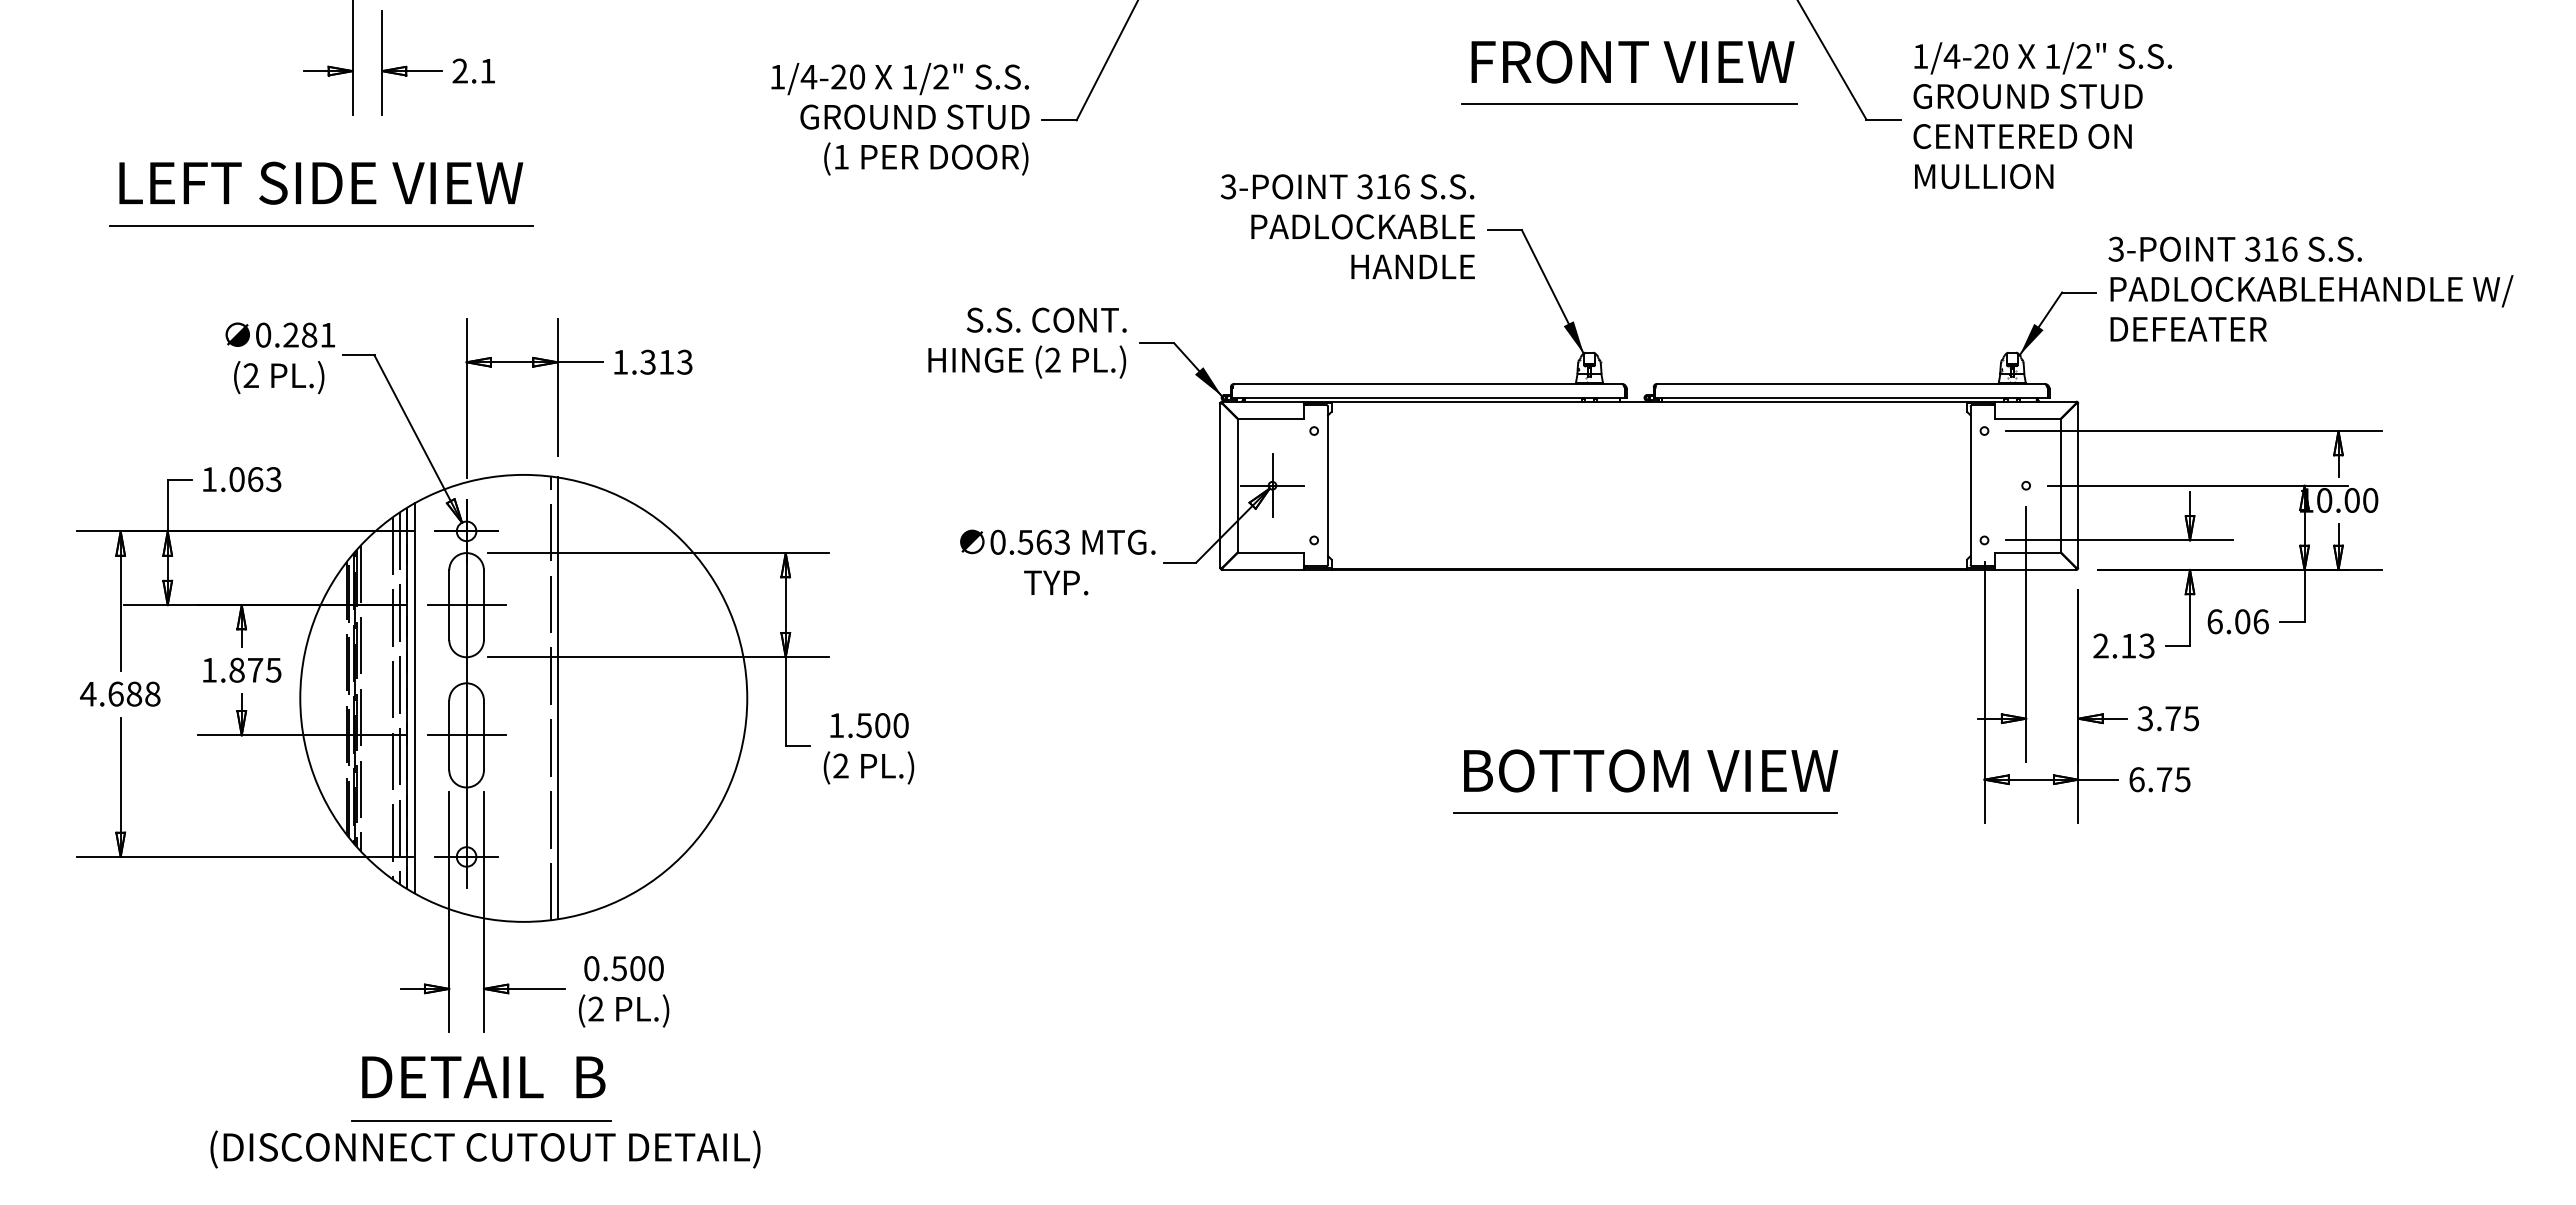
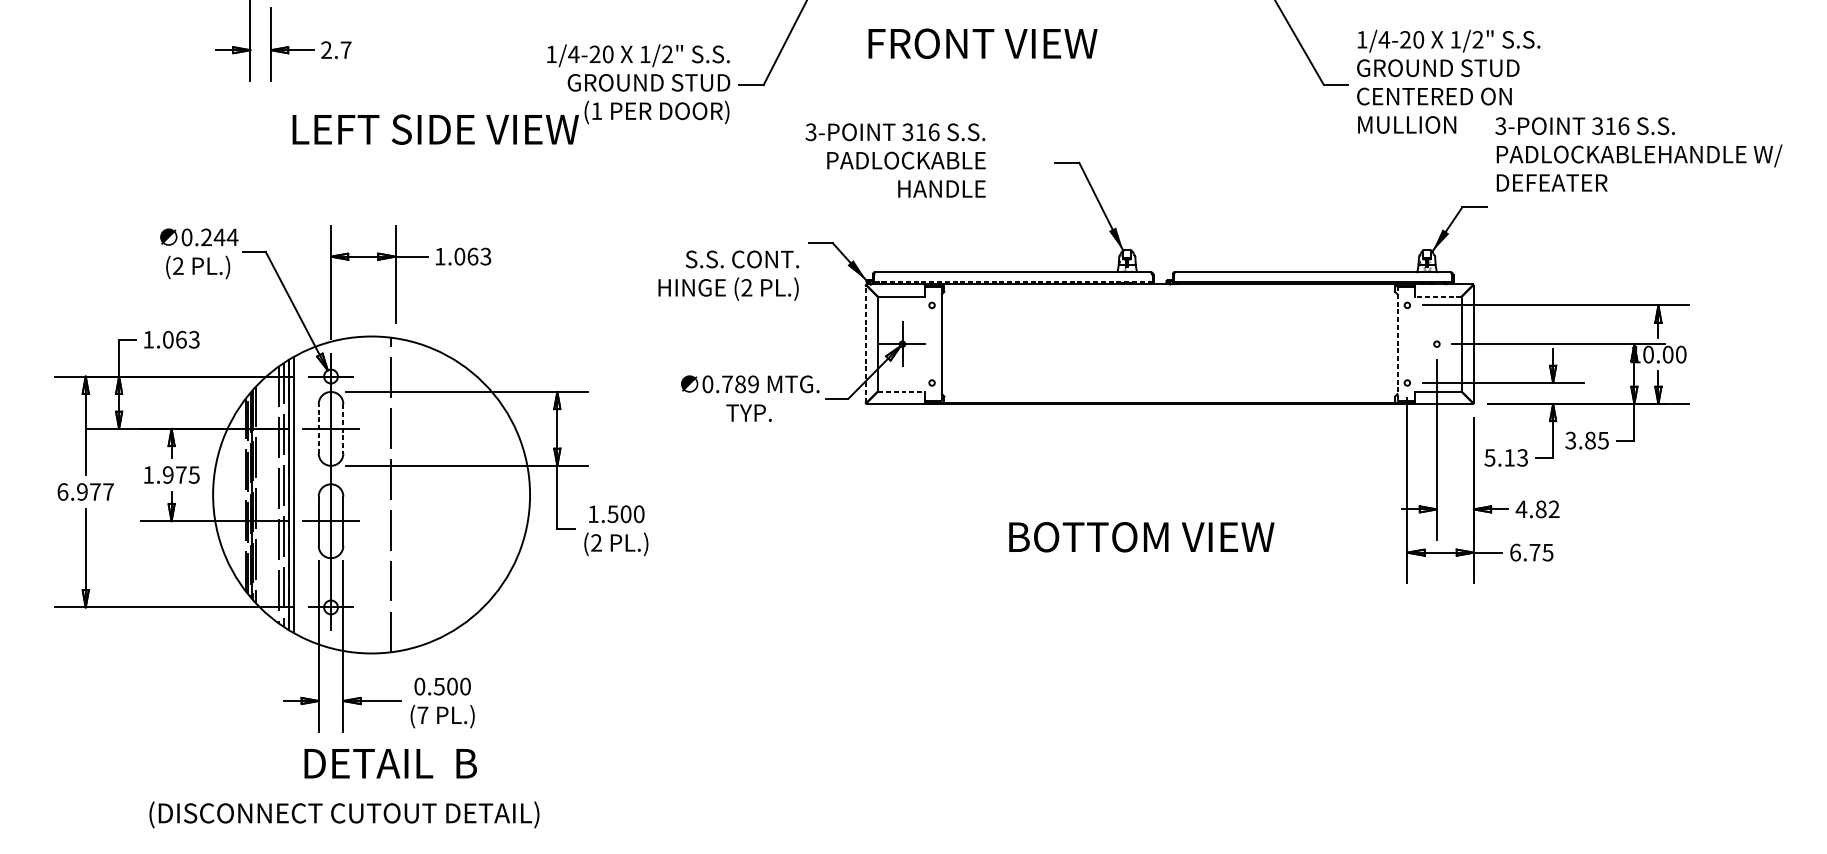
text: (1632, 61) -> (982, 43), moved
text: (487, 71) -> (345, 50), 2.1 -> 2.7
line: (1628, 104) -> (1154, 73), removed
text: (321, 182) -> (435, 129), moved
line: (321, 225) -> (228, 159), removed
text: (1347, 226) -> (895, 160), moved
text: (2310, 288) -> (1638, 153), moved
text: (318, 334) -> (226, 236), 0.281 -> 0.244
text: (1027, 342) -> (728, 275), moved
text: (657, 361) -> (466, 256), 1.313 -> 1.063
line: (1428, 397) -> (1013, 281), solid -> dashed
line: (2027, 418) -> (1437, 296), solid -> dashed
line: (1220, 485) -> (865, 344), solid -> dashed
line: (1970, 485) -> (1397, 344), solid -> dashed
text: (1043, 541) -> (740, 383), 0.563 -> 0.789
line: (1270, 552) -> (901, 391), solid -> dashed
line: (449, 605) -> (318, 429), solid -> dashed
line: (483, 605) -> (343, 429), solid -> dashed
text: (2237, 621) -> (1586, 440), 6.06 -> 3.85
text: (2100, 645) -> (1489, 457), 2.13 -> 5.13
text: (236, 669) -> (167, 474), 1.875 -> 1.975
text: (120, 693) -> (85, 491), 4.688 -> 6.977
line: (557, 698) -> (395, 495), removed
text: (2168, 718) -> (1537, 509), 3.75 -> 4.82
text: (1651, 770) -> (1142, 536), moved
line: (1645, 813) -> (1167, 576), removed
text: (595, 1008) -> (422, 714), (2 -> (7
text: (483, 1077) -> (390, 763), moved
line: (481, 1120) -> (341, 794), removed

